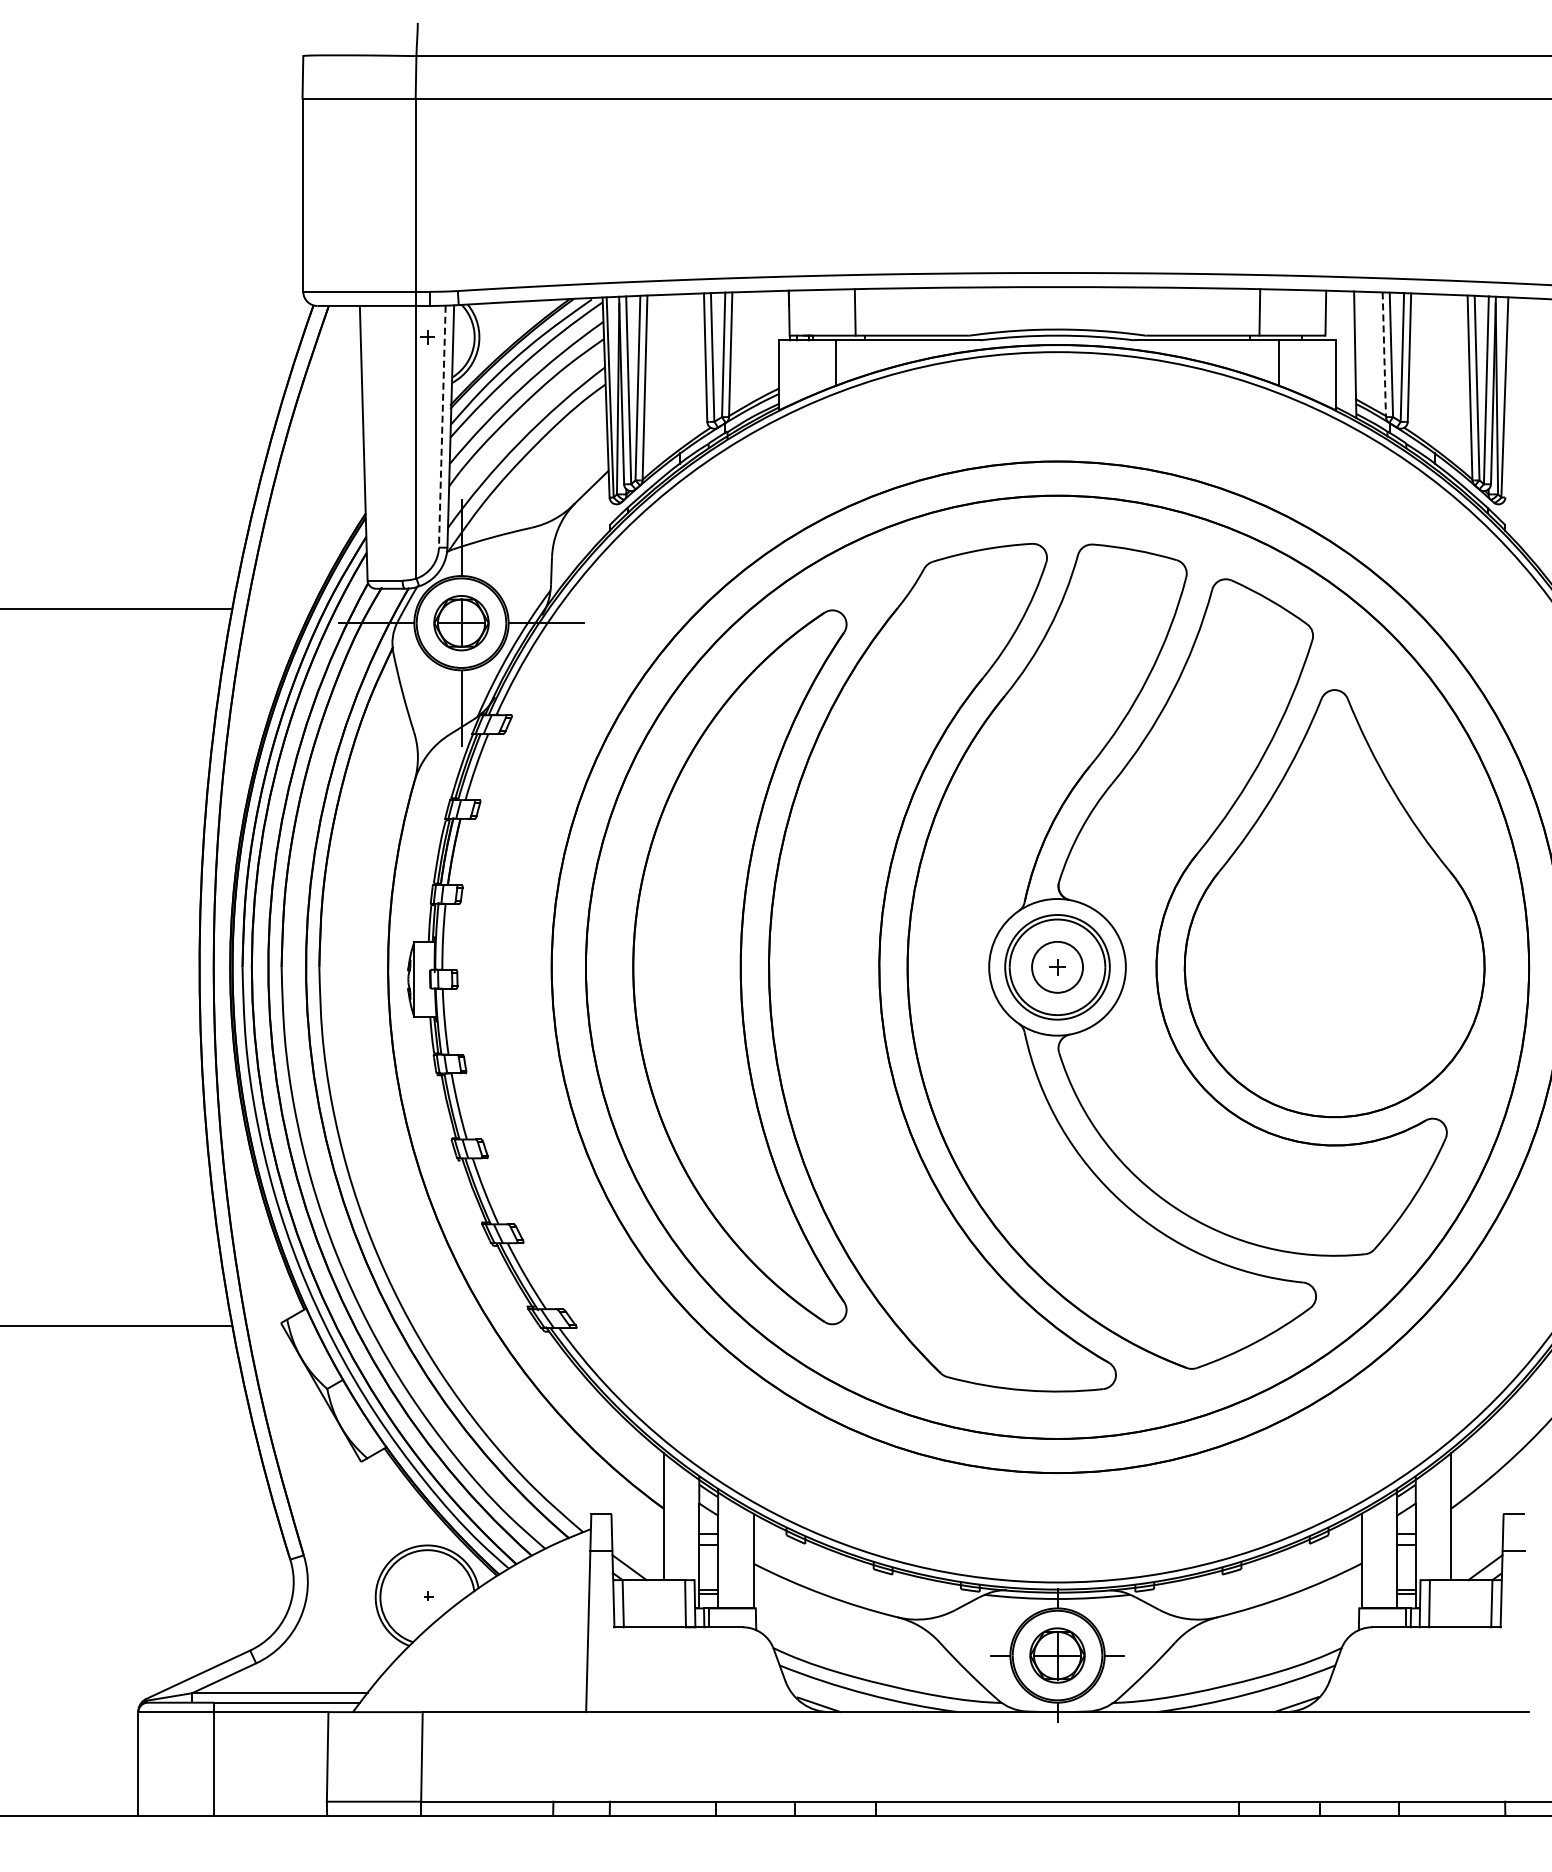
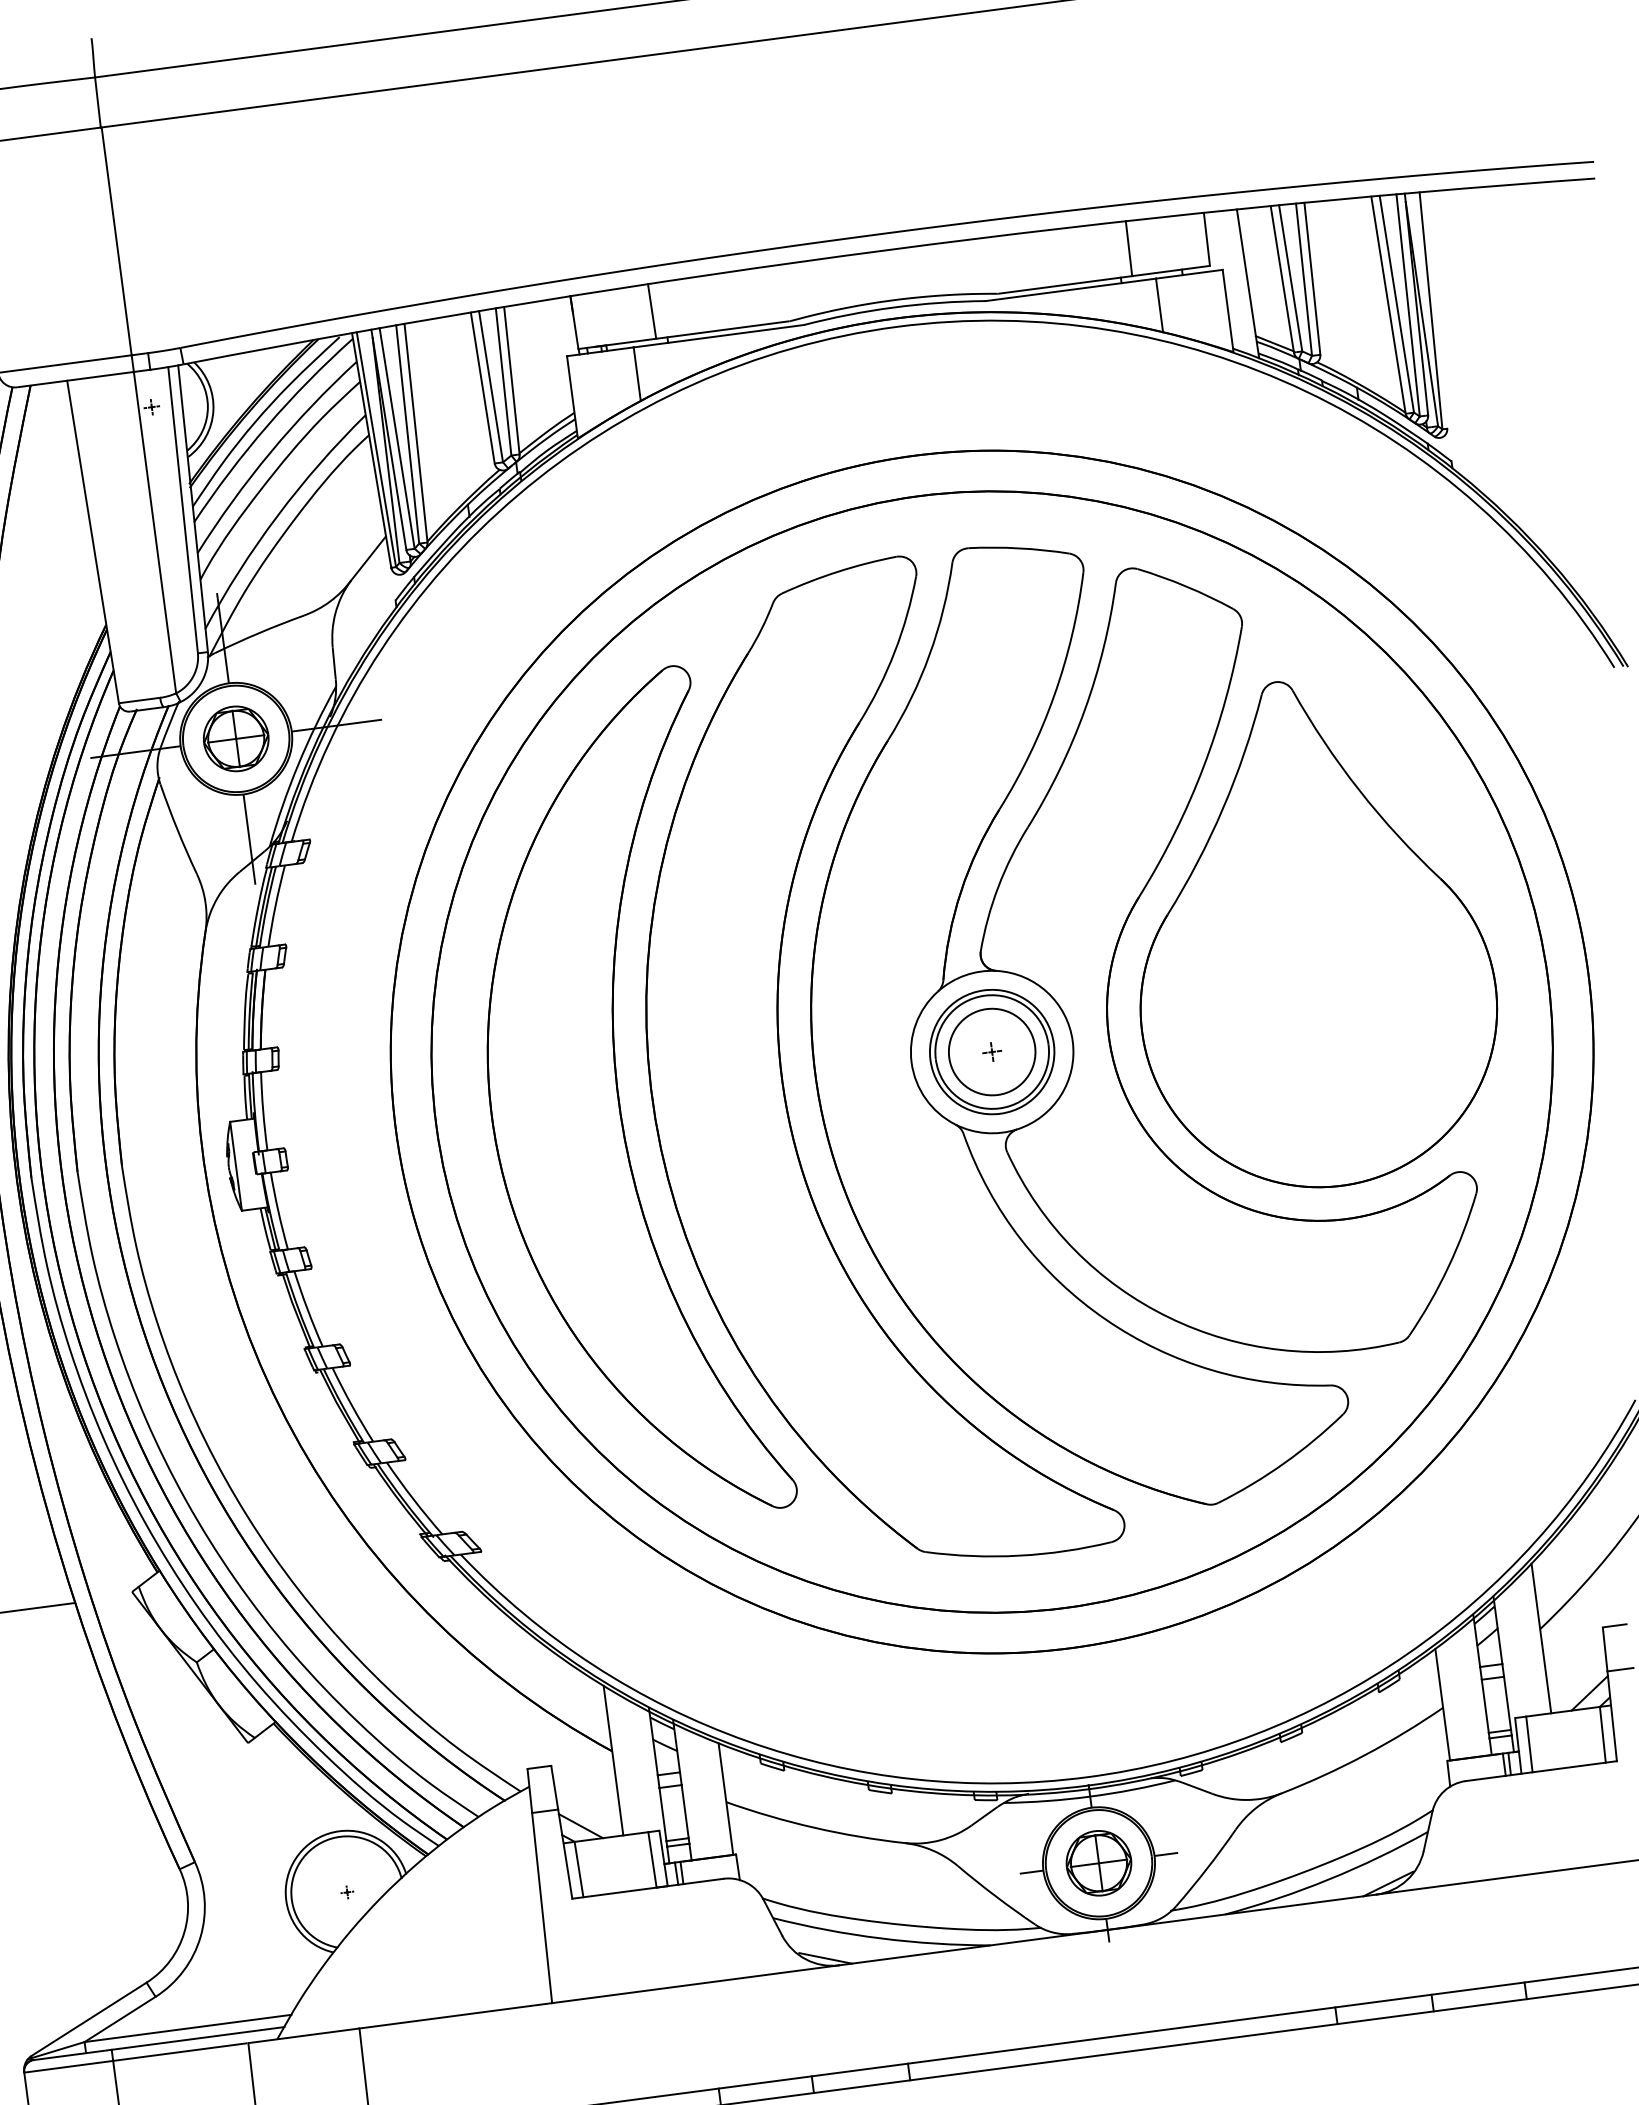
line: (1384, 355) -> (1282, 280), dashed -> solid
line: (442, 426) -> (183, 510), dashed -> solid
circle: (1057, 966) -> (992, 1051), size x1.43

